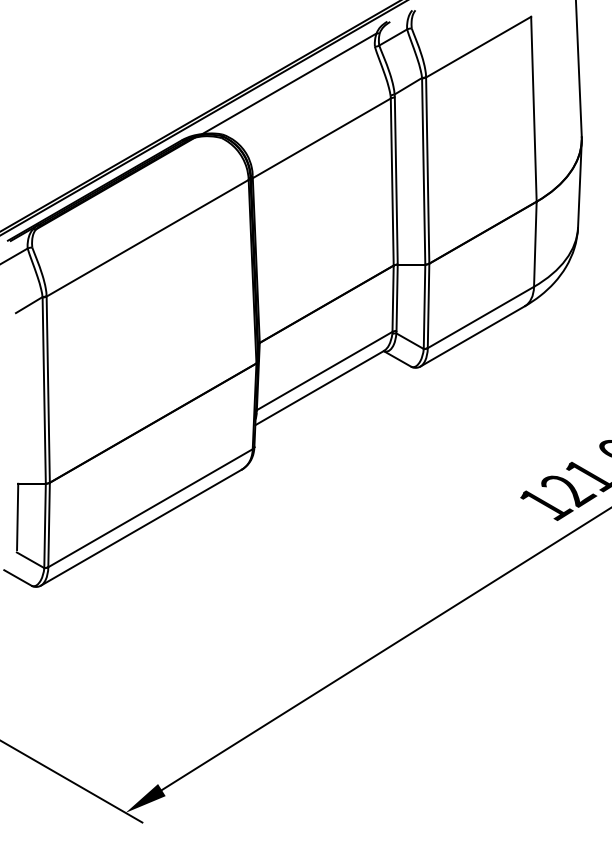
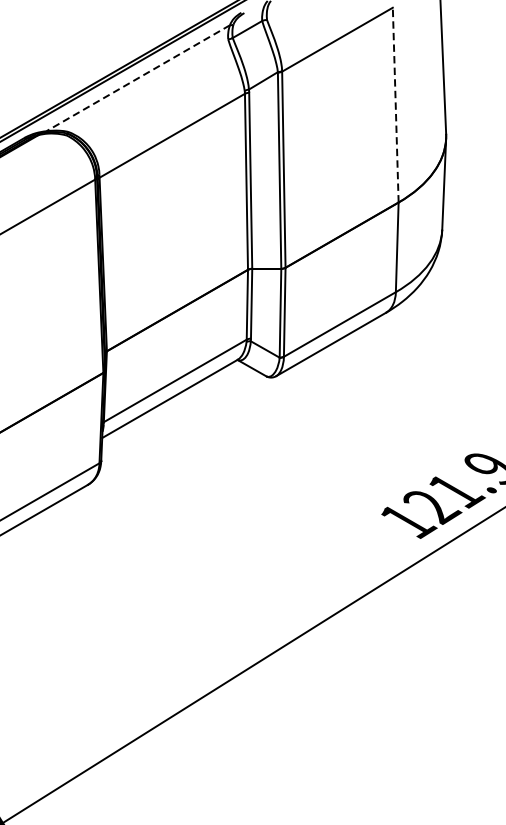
line: (289, 83) -> (138, 77), solid -> dashed
line: (533, 108) -> (395, 104), solid -> dashed

